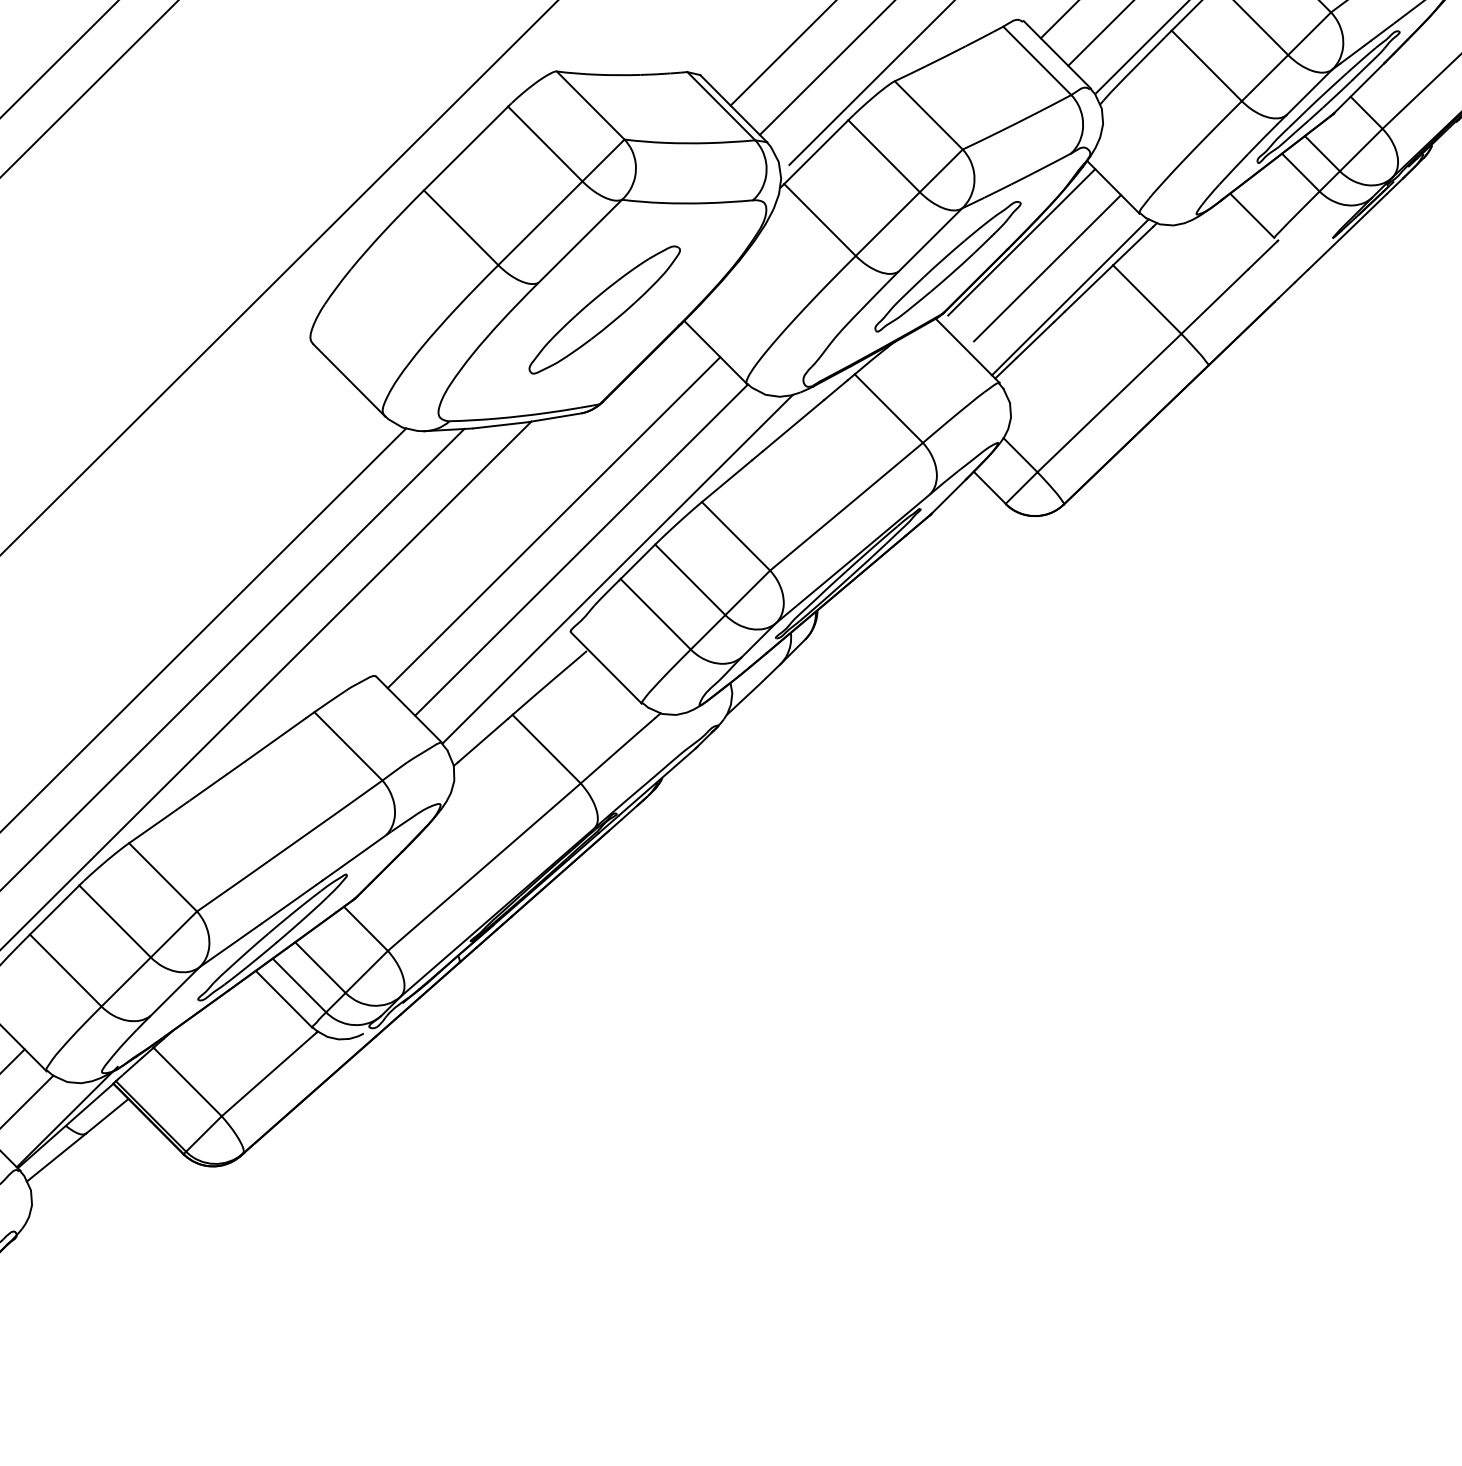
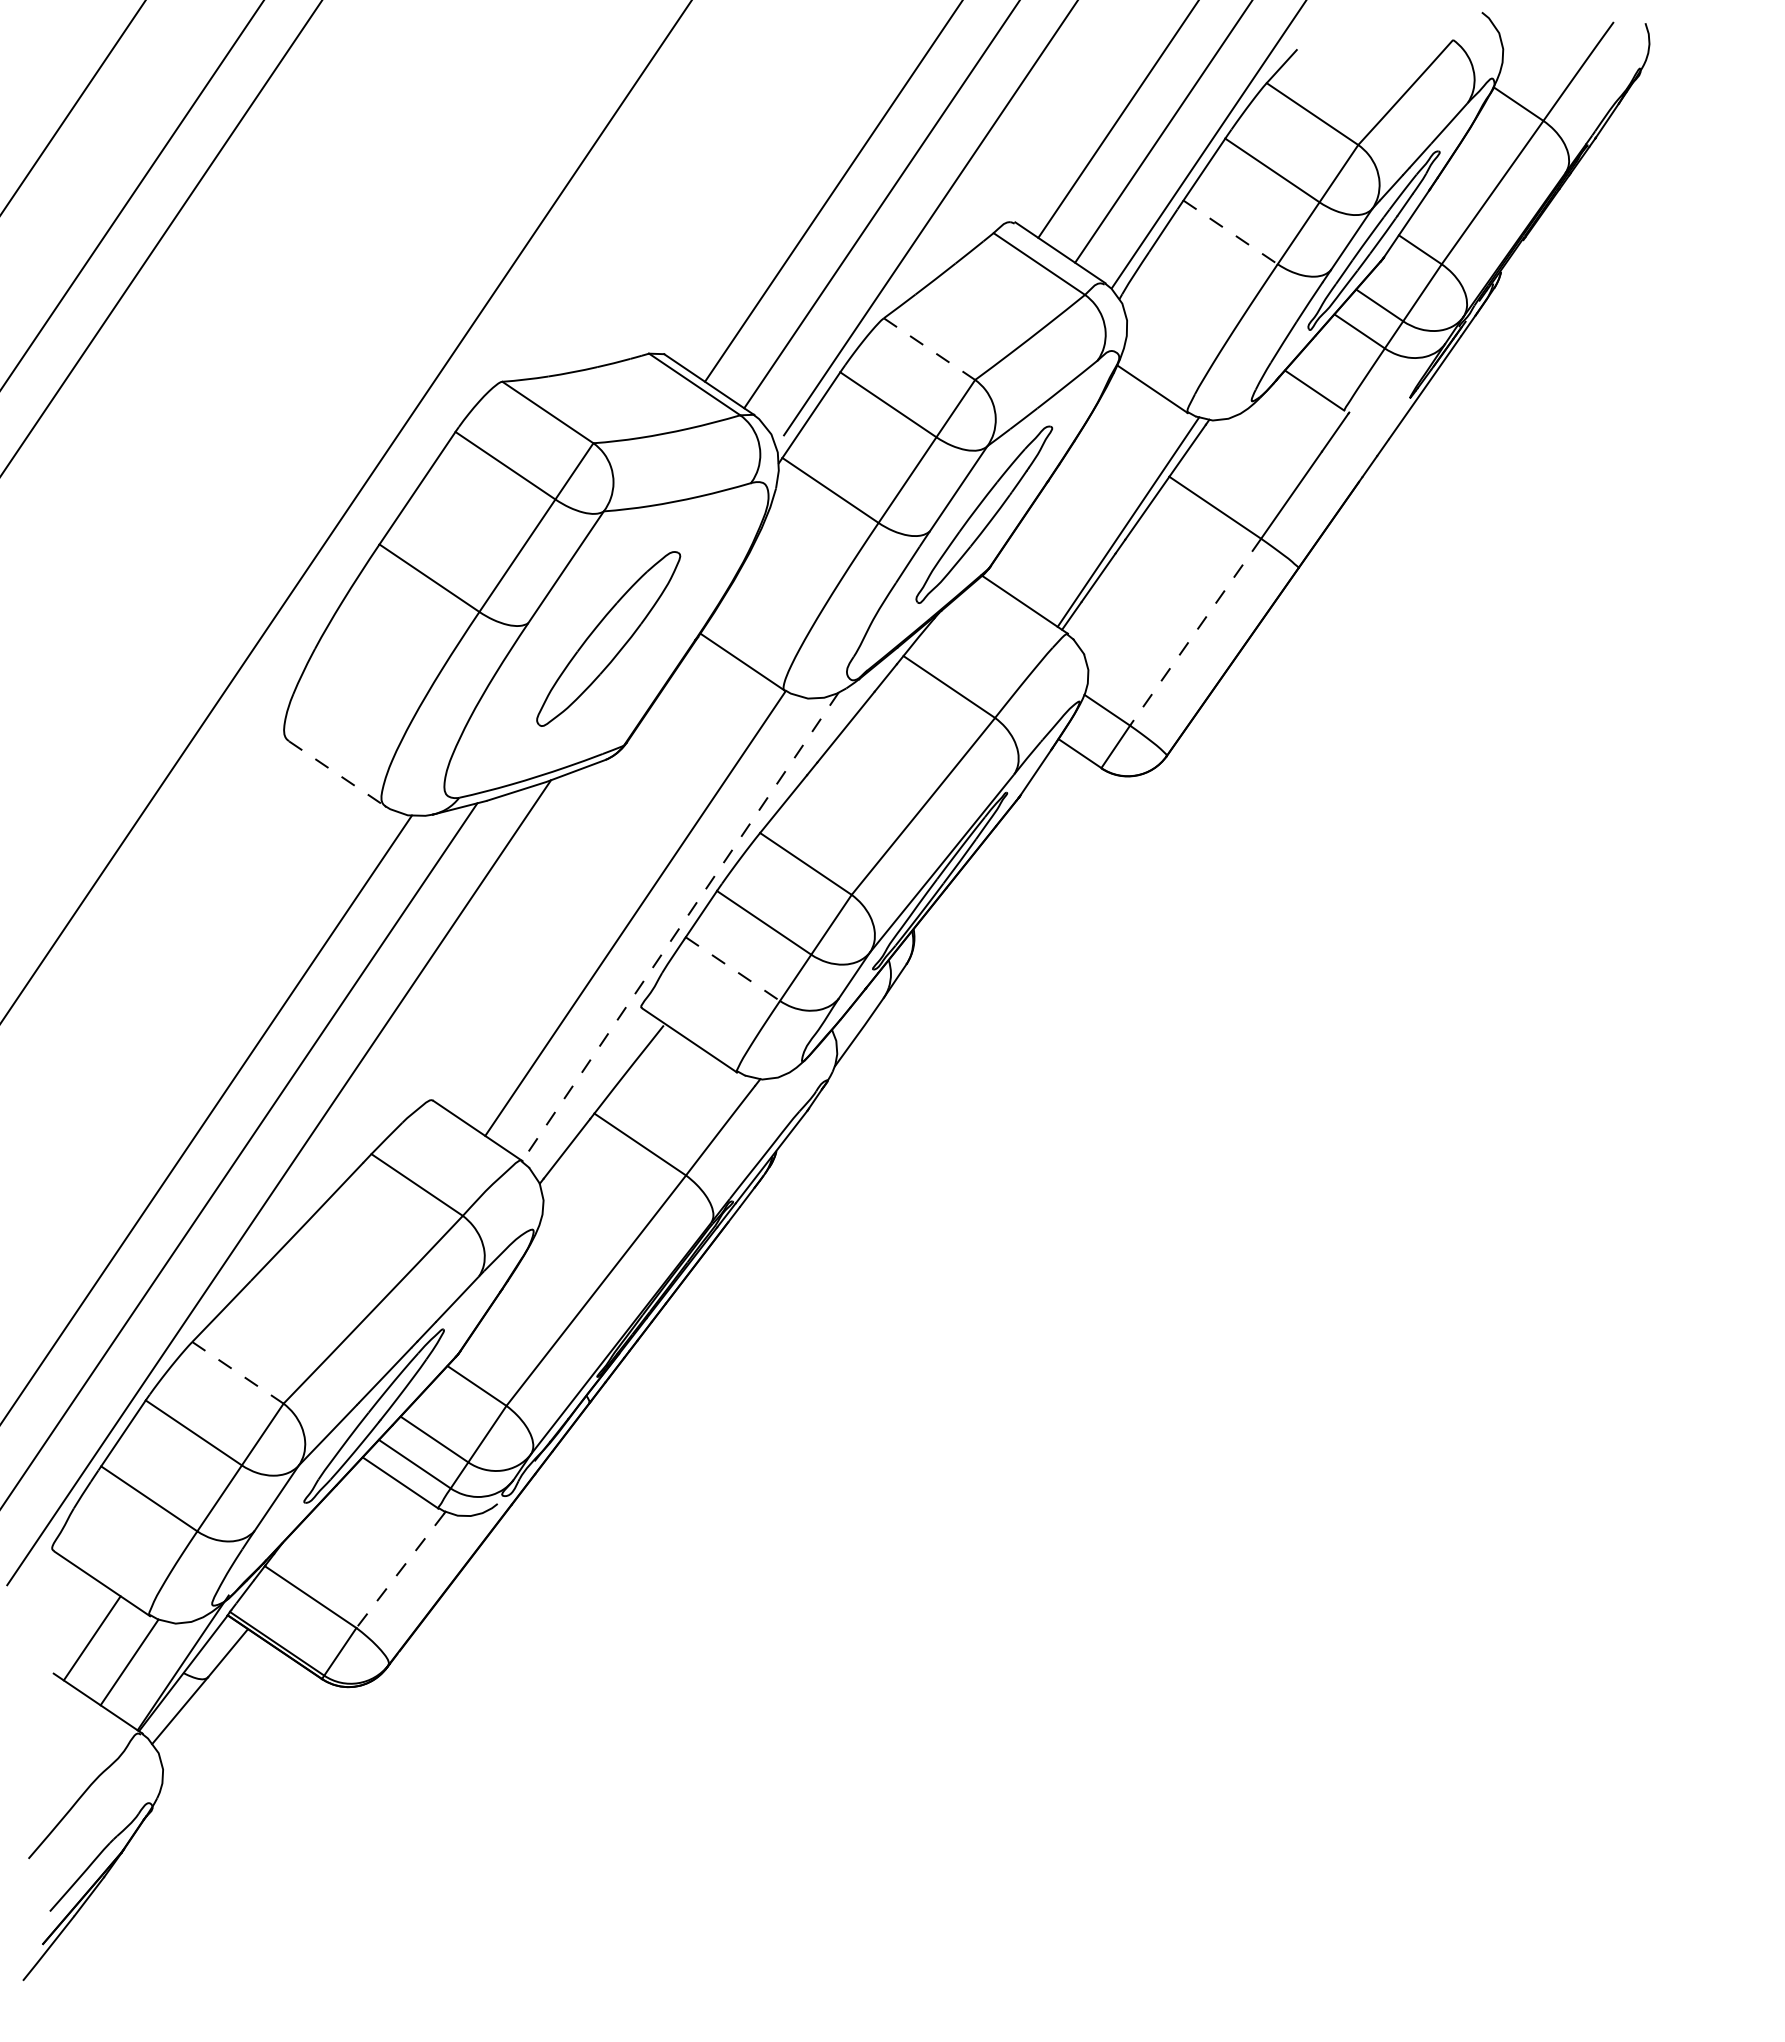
line: (1206, 65) -> (1230, 232), solid -> dashed
line: (928, 115) -> (929, 349), solid -> dashed
line: (1021, 241) -> (1061, 470), removed
line: (1047, 268) -> (1096, 494), removed
line: (349, 380) -> (337, 774), solid -> dashed
line: (1109, 403) -> (1195, 632), solid -> dashed
line: (553, 522) -> (598, 888), removed
line: (617, 568) -> (680, 926), solid -> dashed
line: (655, 614) -> (732, 969), solid -> dashed
line: (163, 878) -> (238, 1373), solid -> dashed
line: (269, 1075) -> (400, 1571), solid -> dashed

